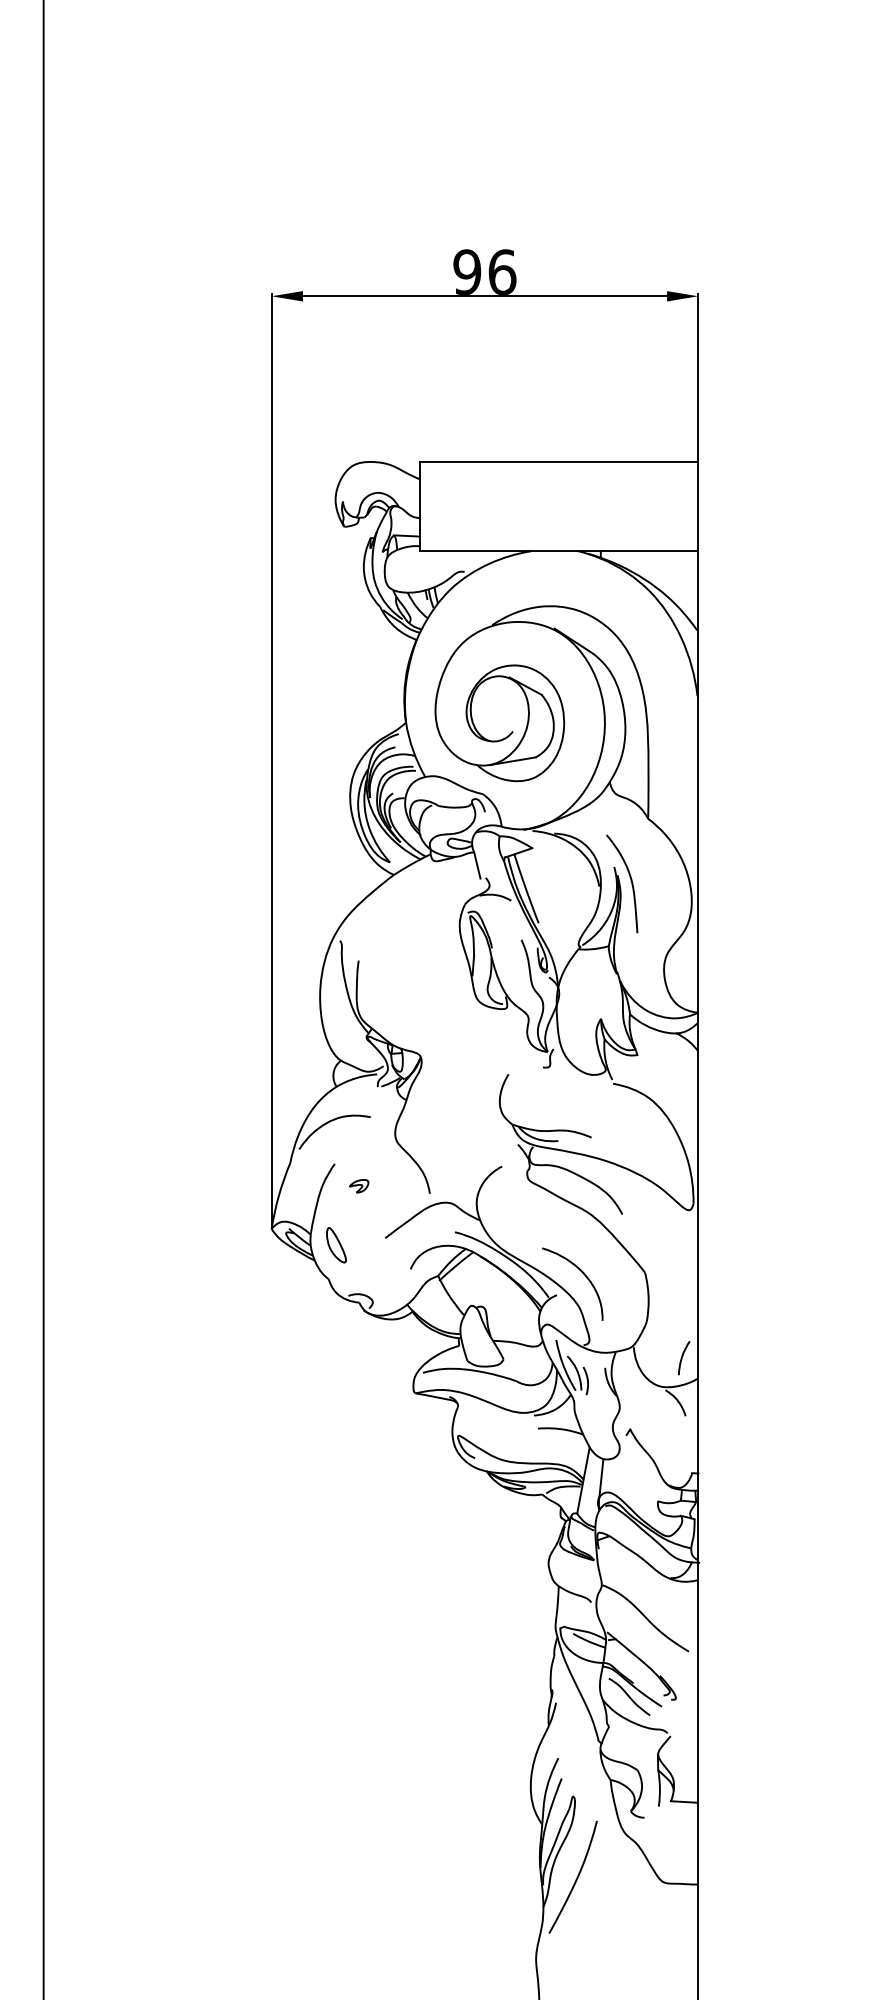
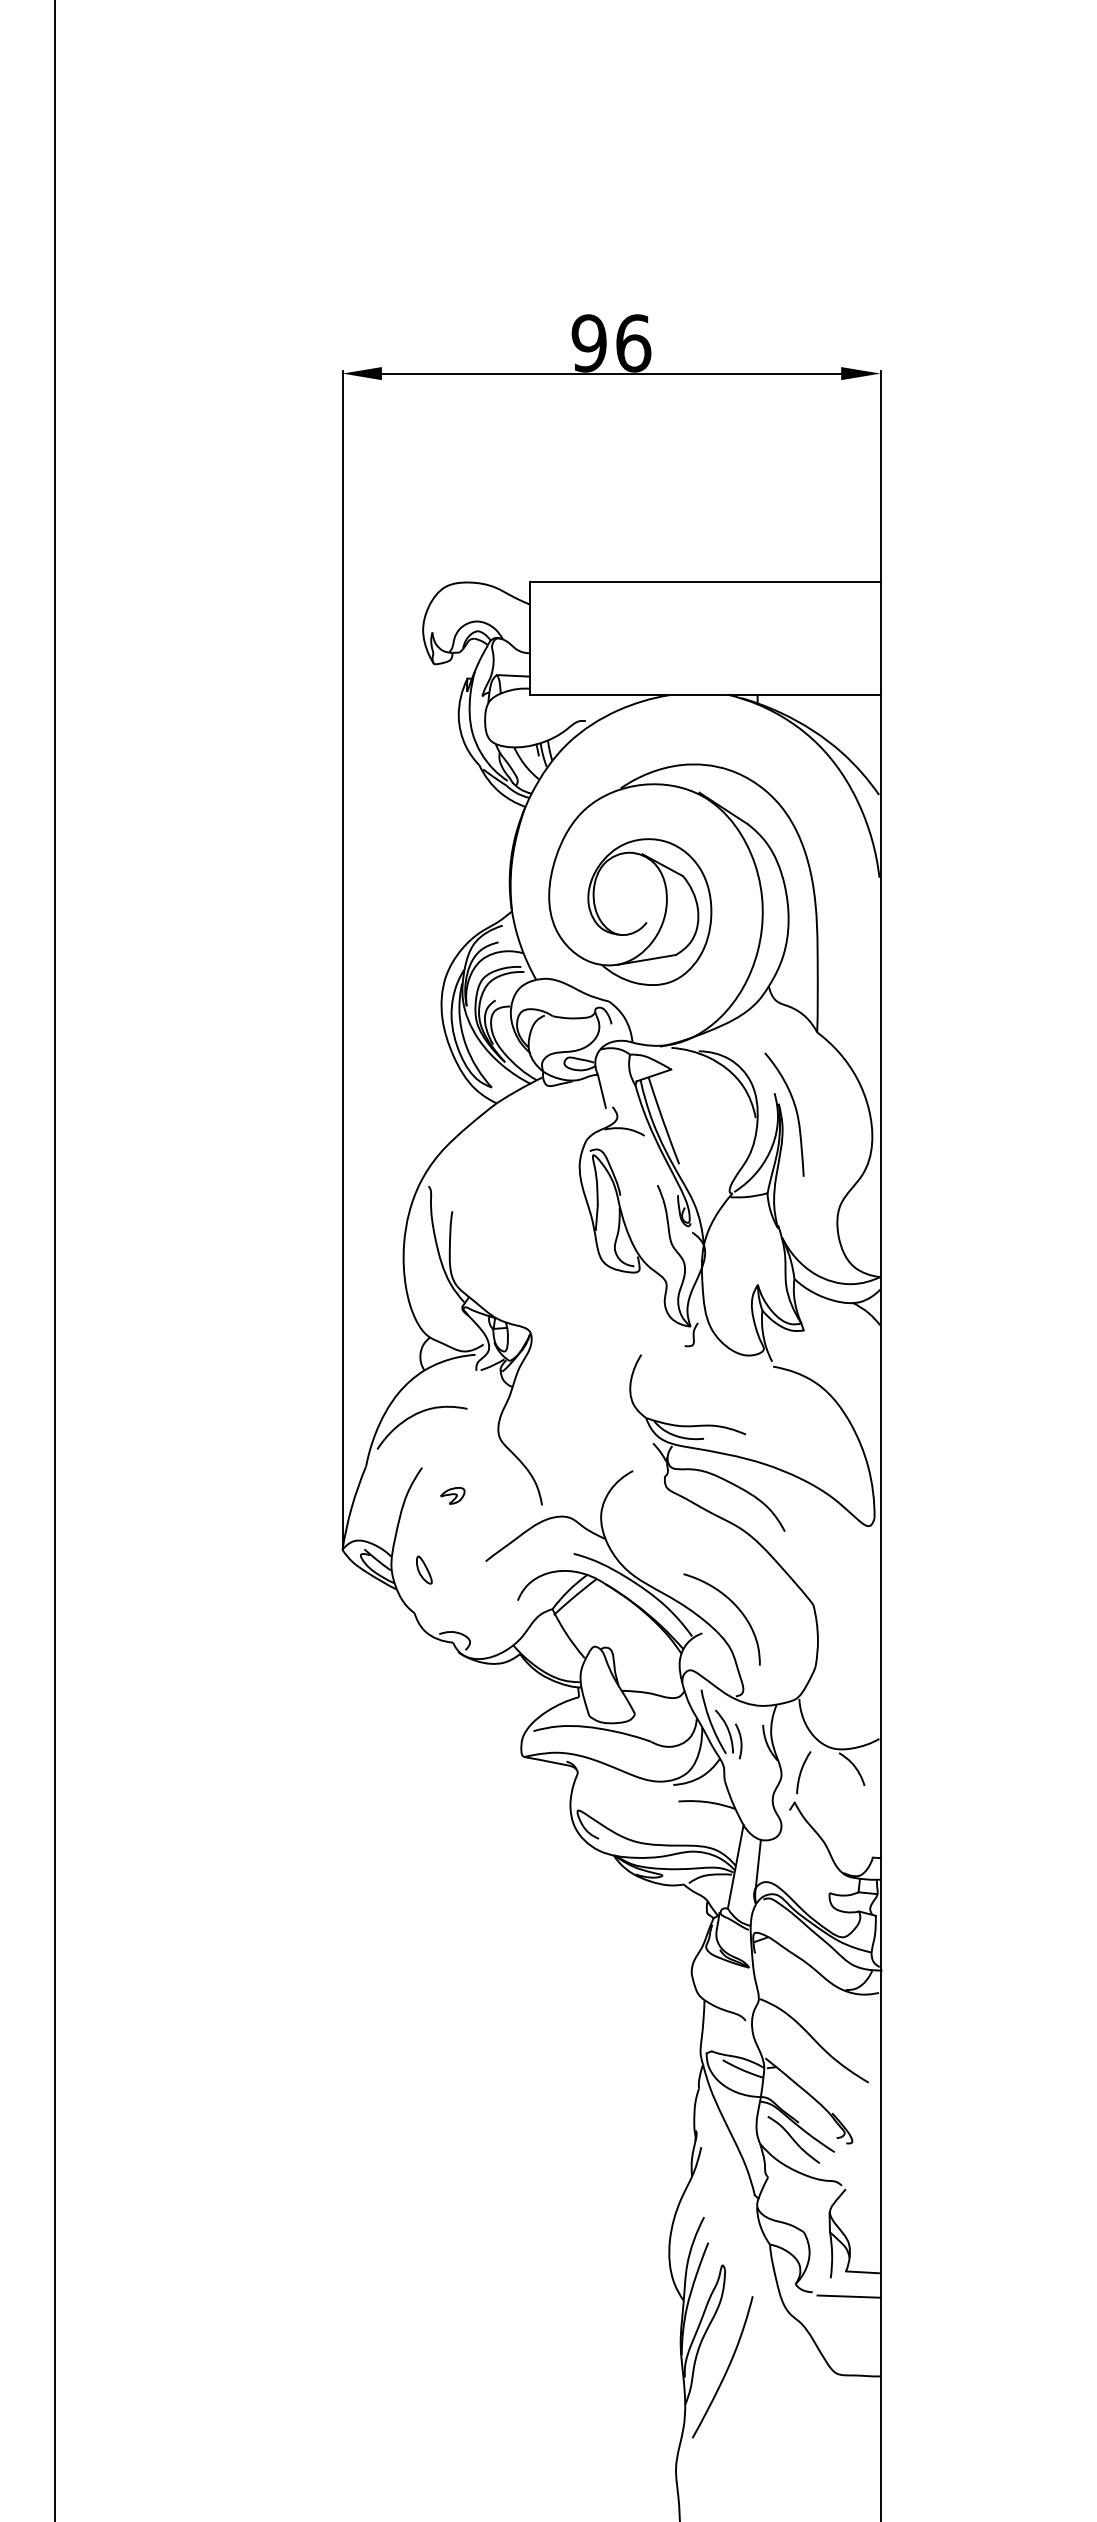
part: (336, 1244) -> (424, 1569), size x0.62
curve: (682, 1358) -> (801, 1772), moved
line: (672, 1821) -> (848, 2296), added

